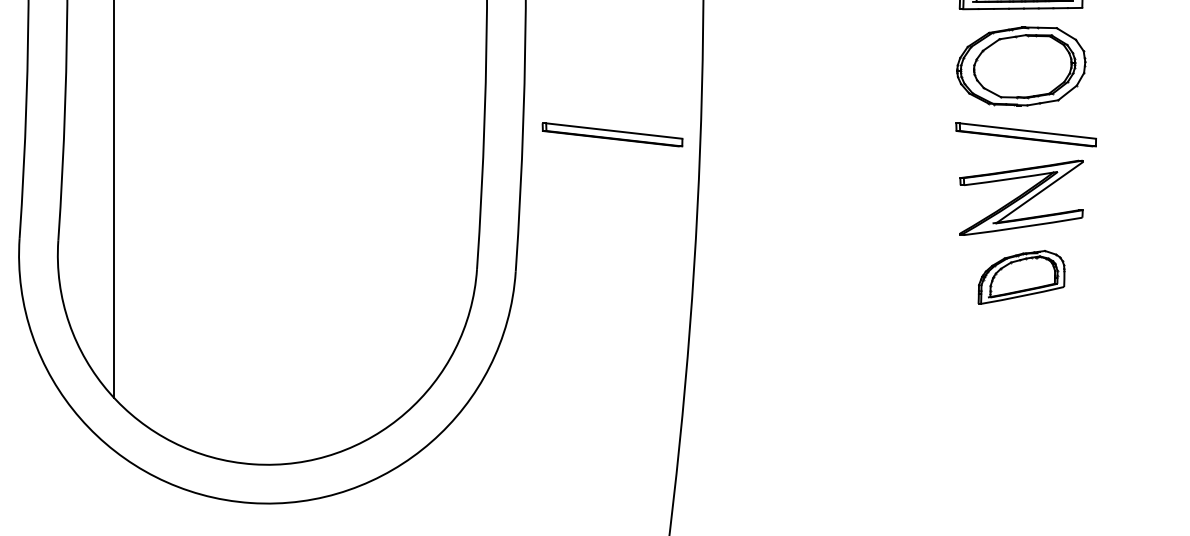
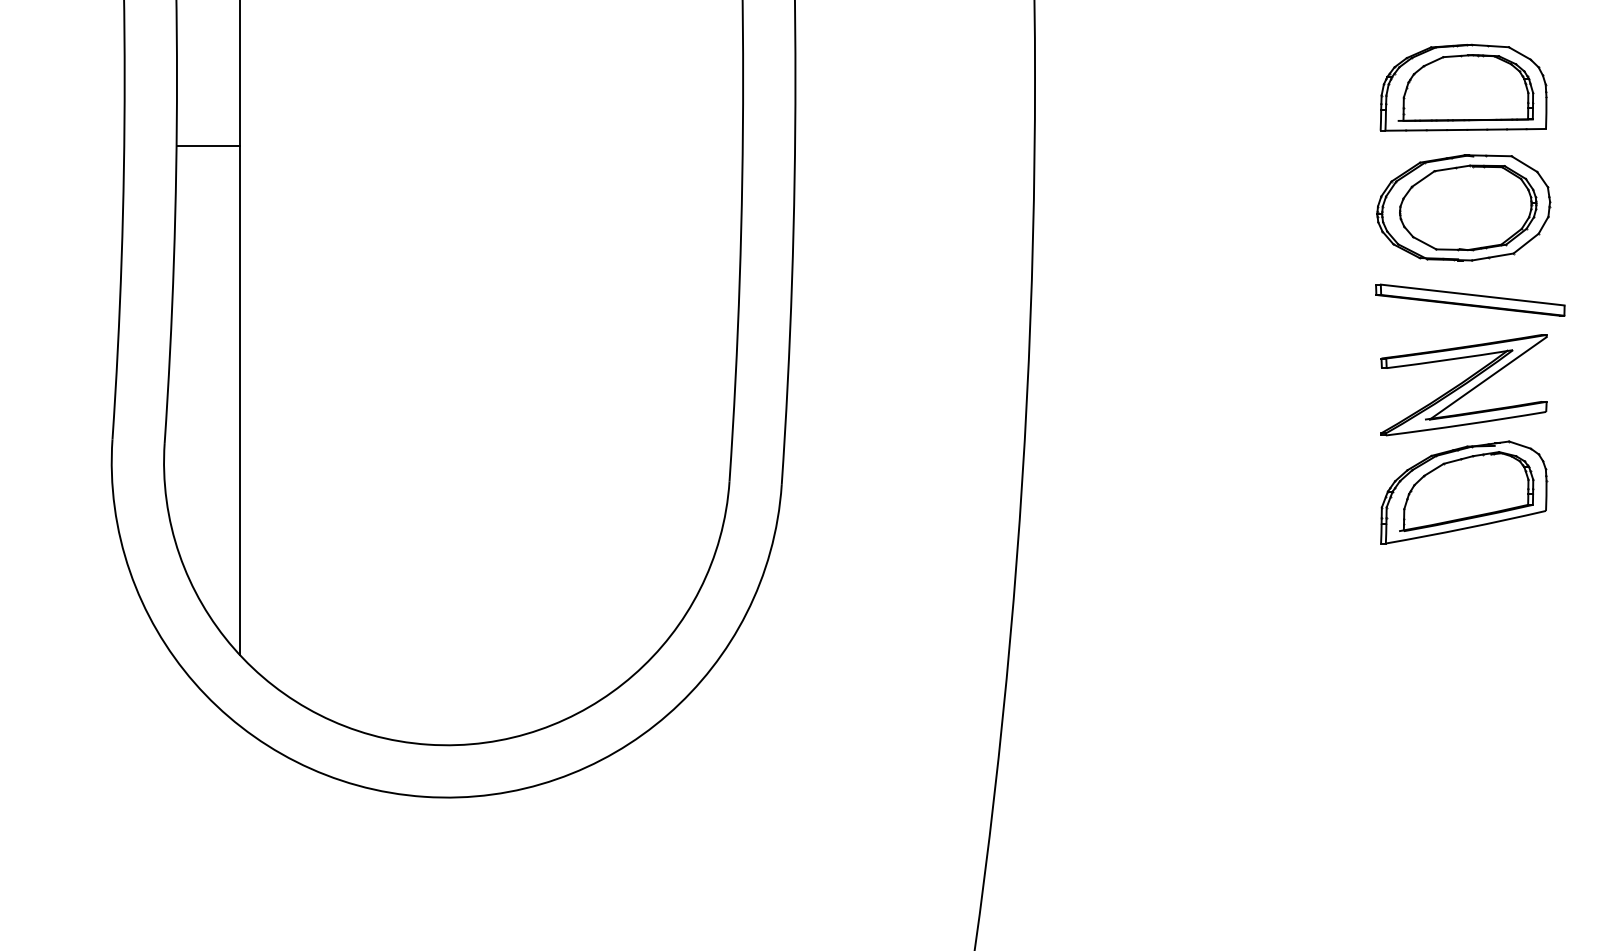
line: (90, 20) -> (207, 145), added
part: (612, 134) -> (912, 299), removed
part: (1021, 277) -> (1464, 492), size x1.43

